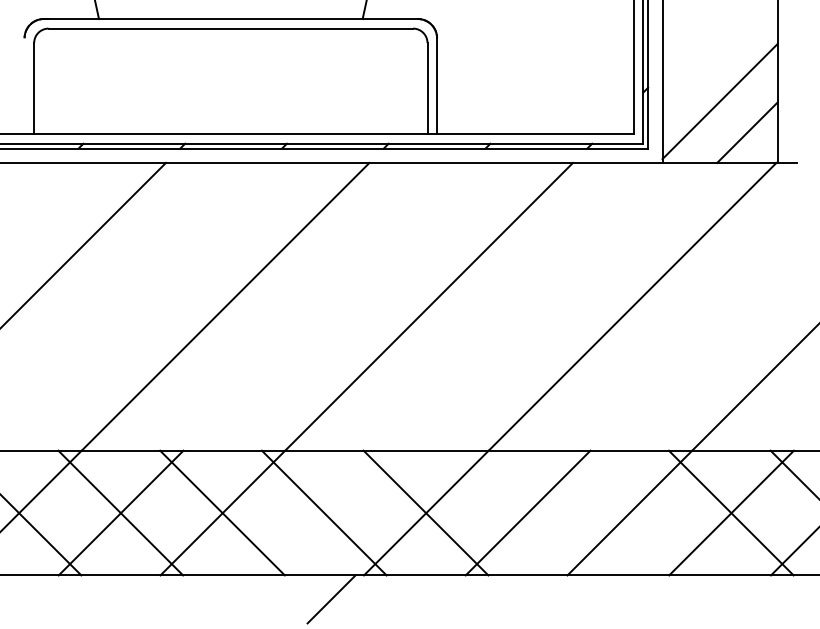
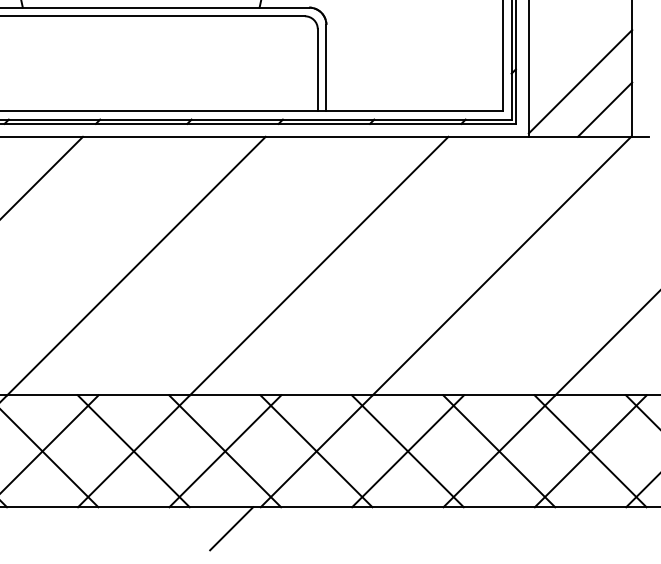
line: (324, 512) -> (225, 450), added
line: (527, 512) -> (407, 450), added
line: (629, 512) -> (499, 450), added

